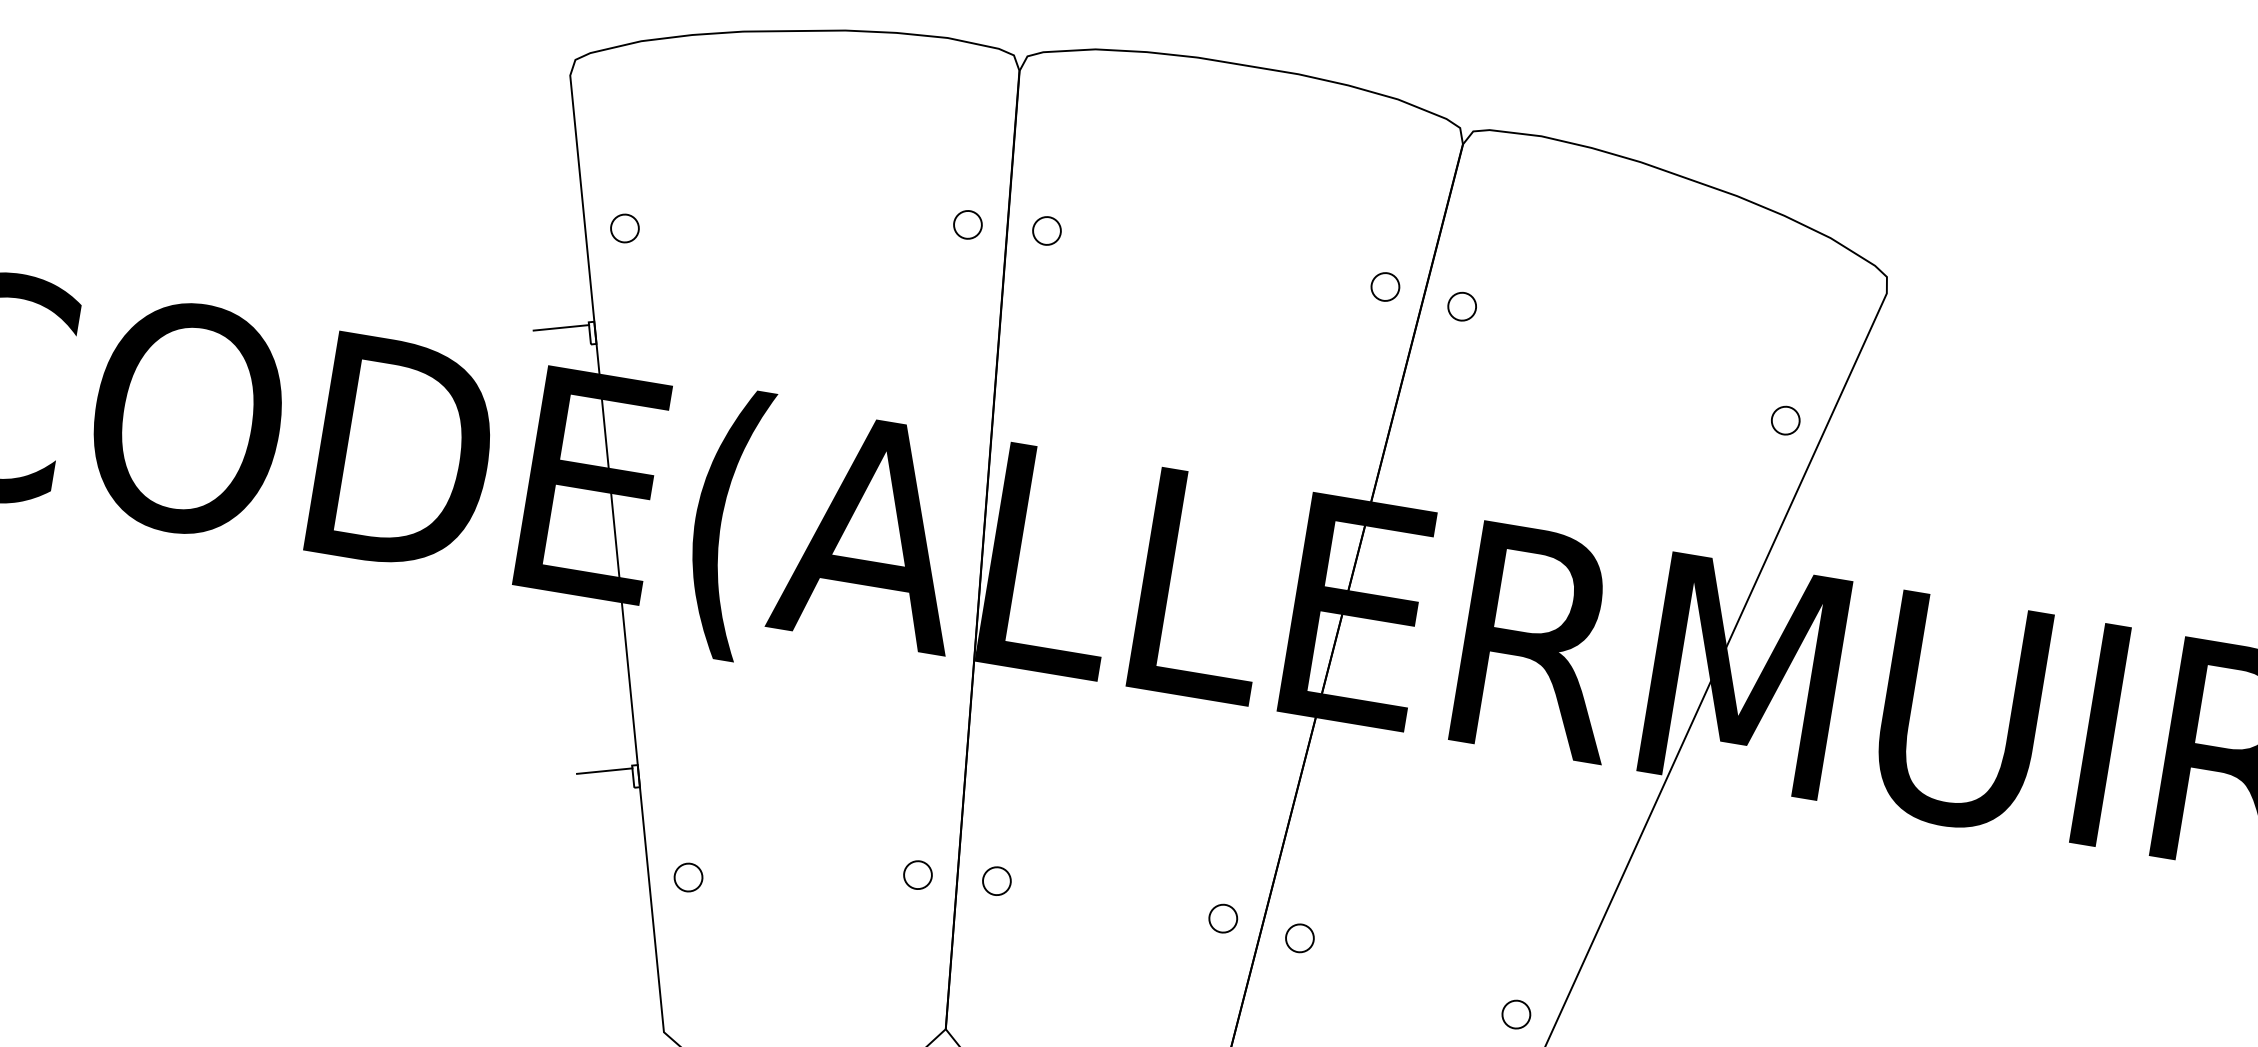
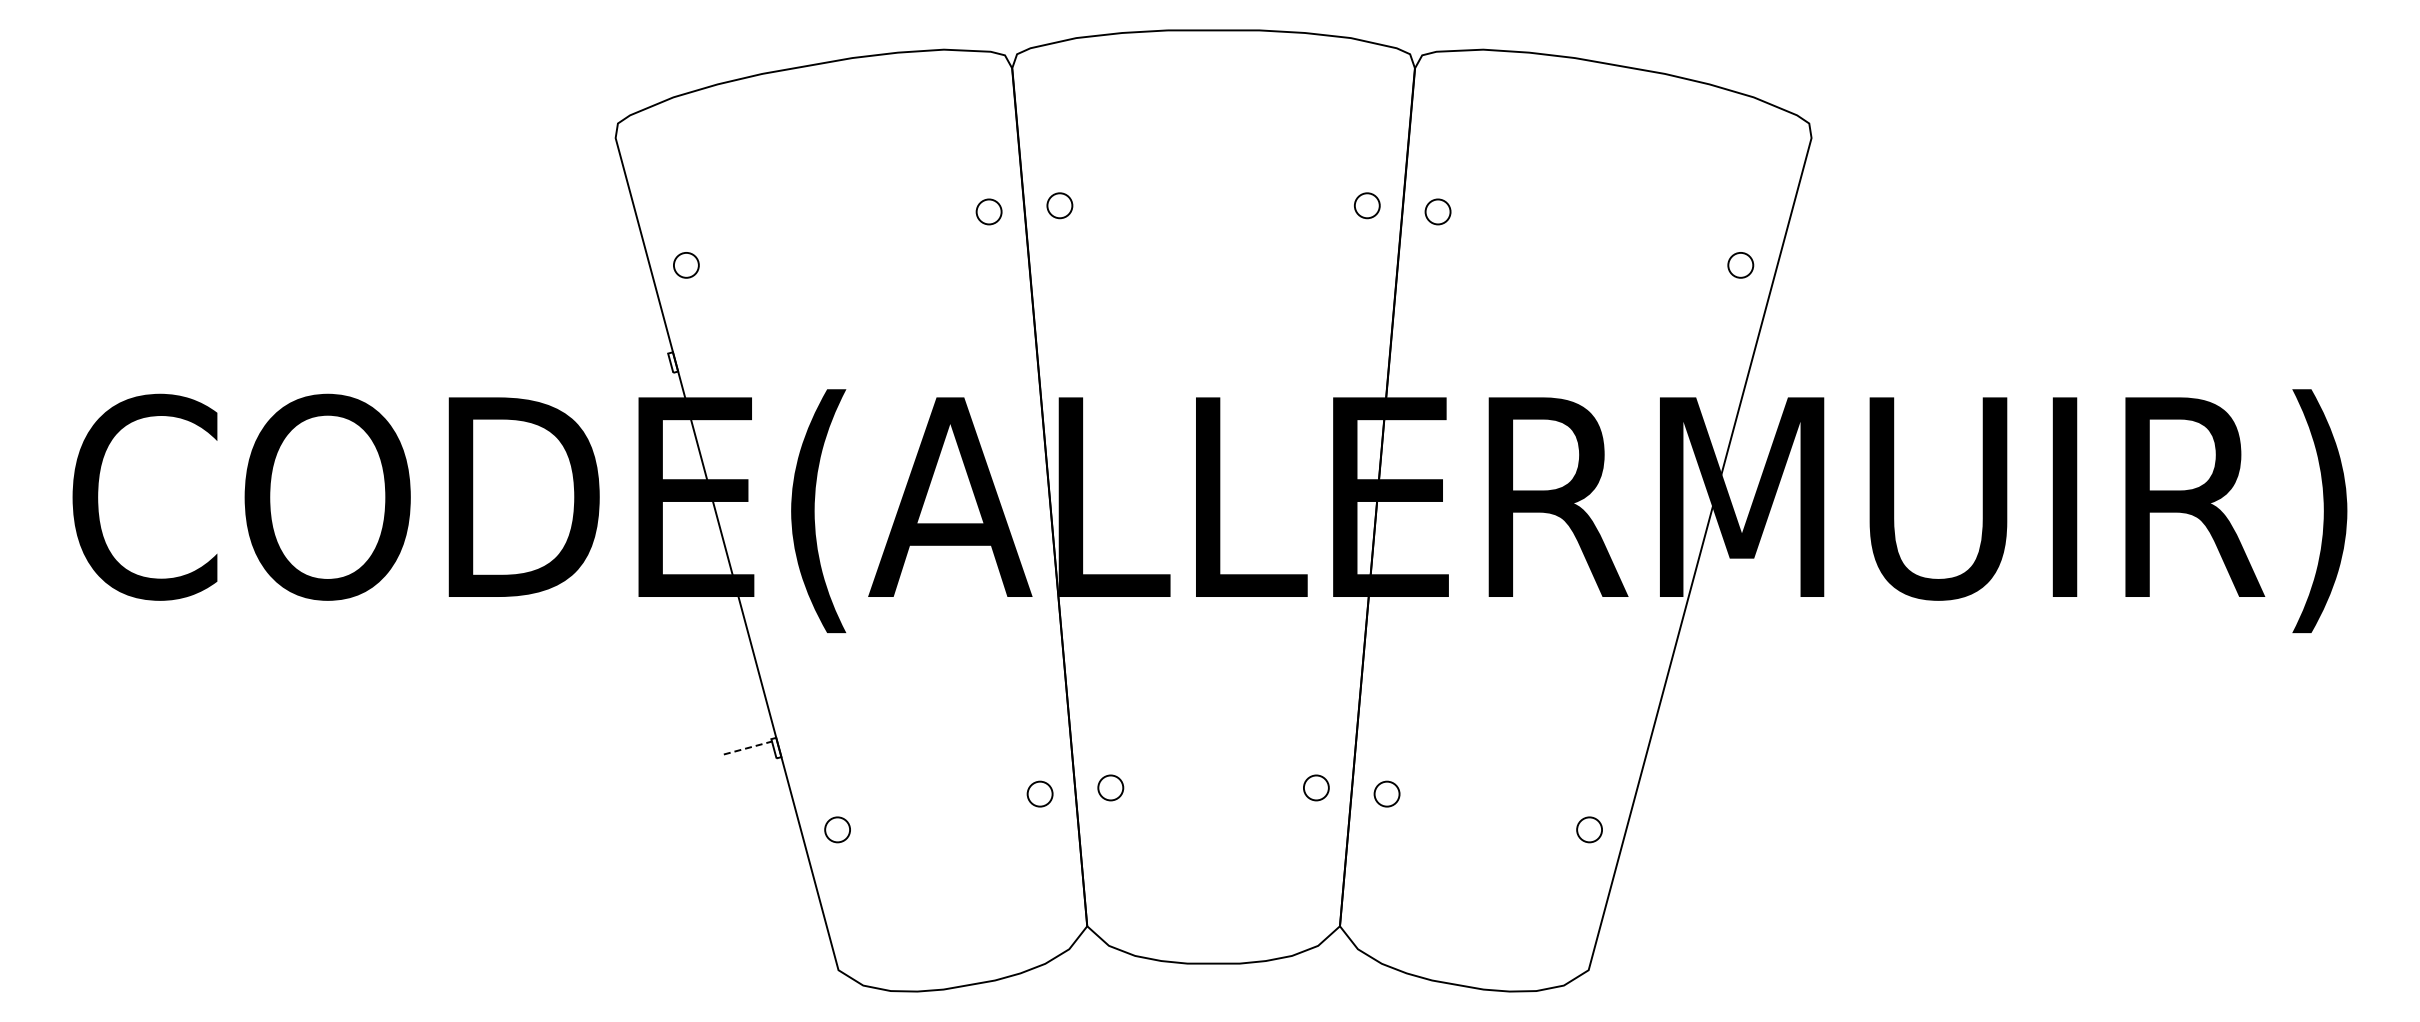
line: (561, 326) -> (644, 361), removed
line: (604, 771) -> (747, 748), solid -> dashed

